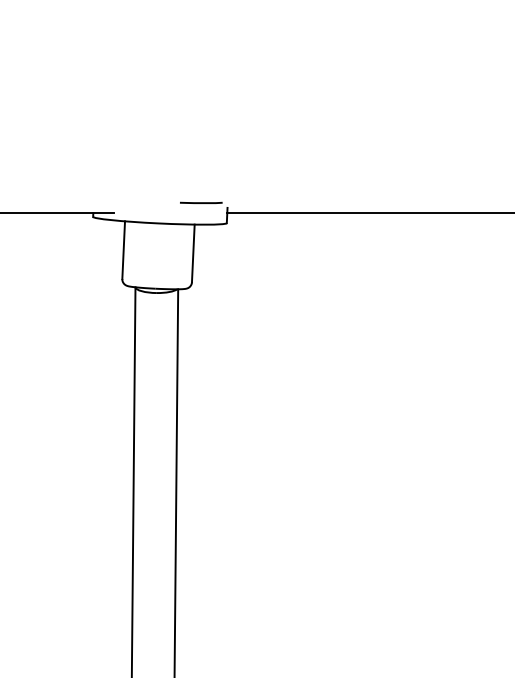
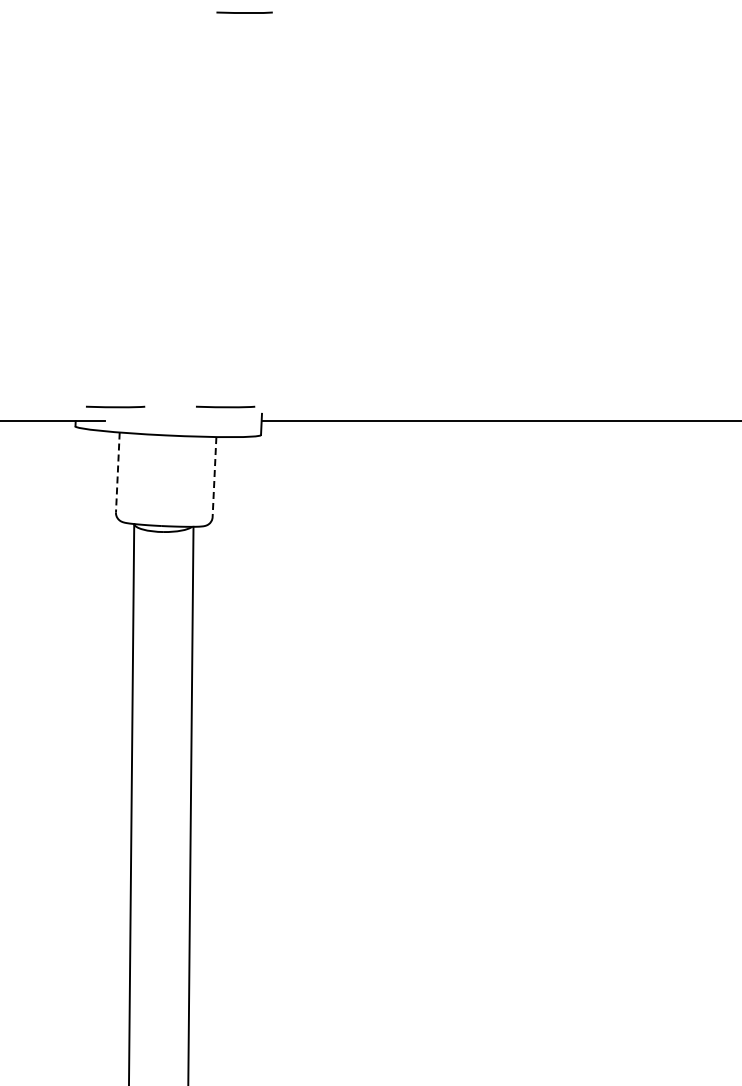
line: (121, 202) -> (115, 406), added
line: (123, 250) -> (117, 473), solid -> dashed
line: (193, 253) -> (214, 477), solid -> dashed

